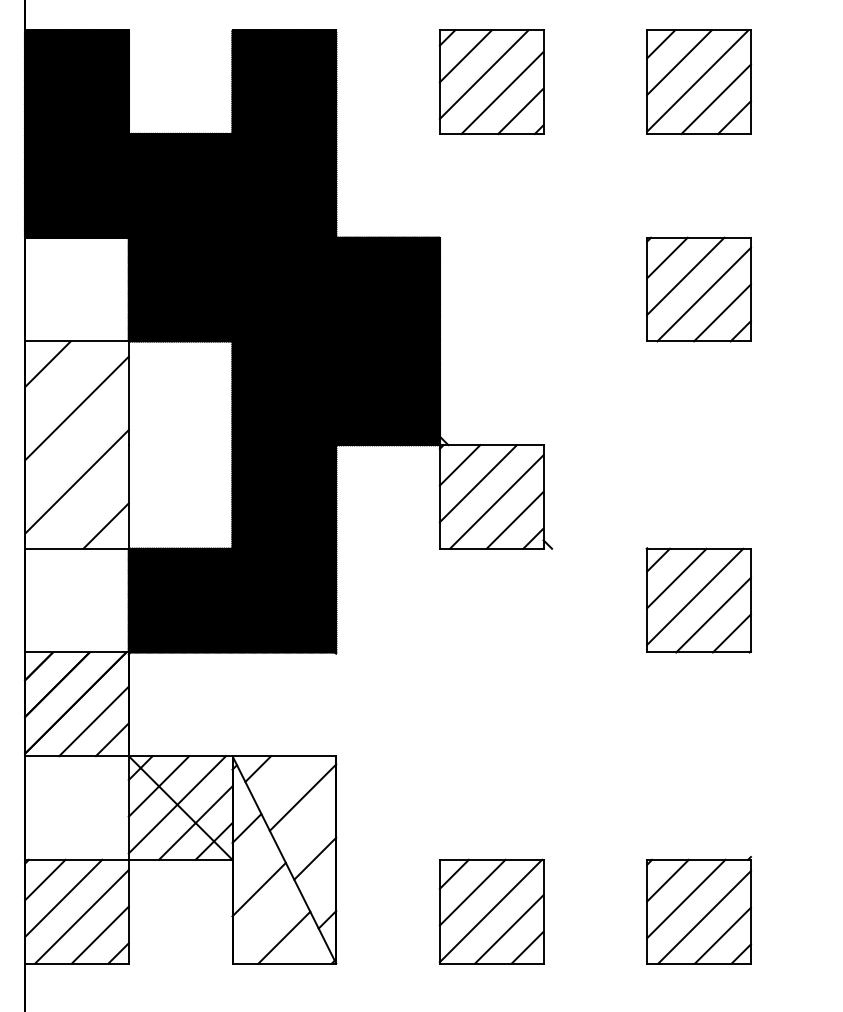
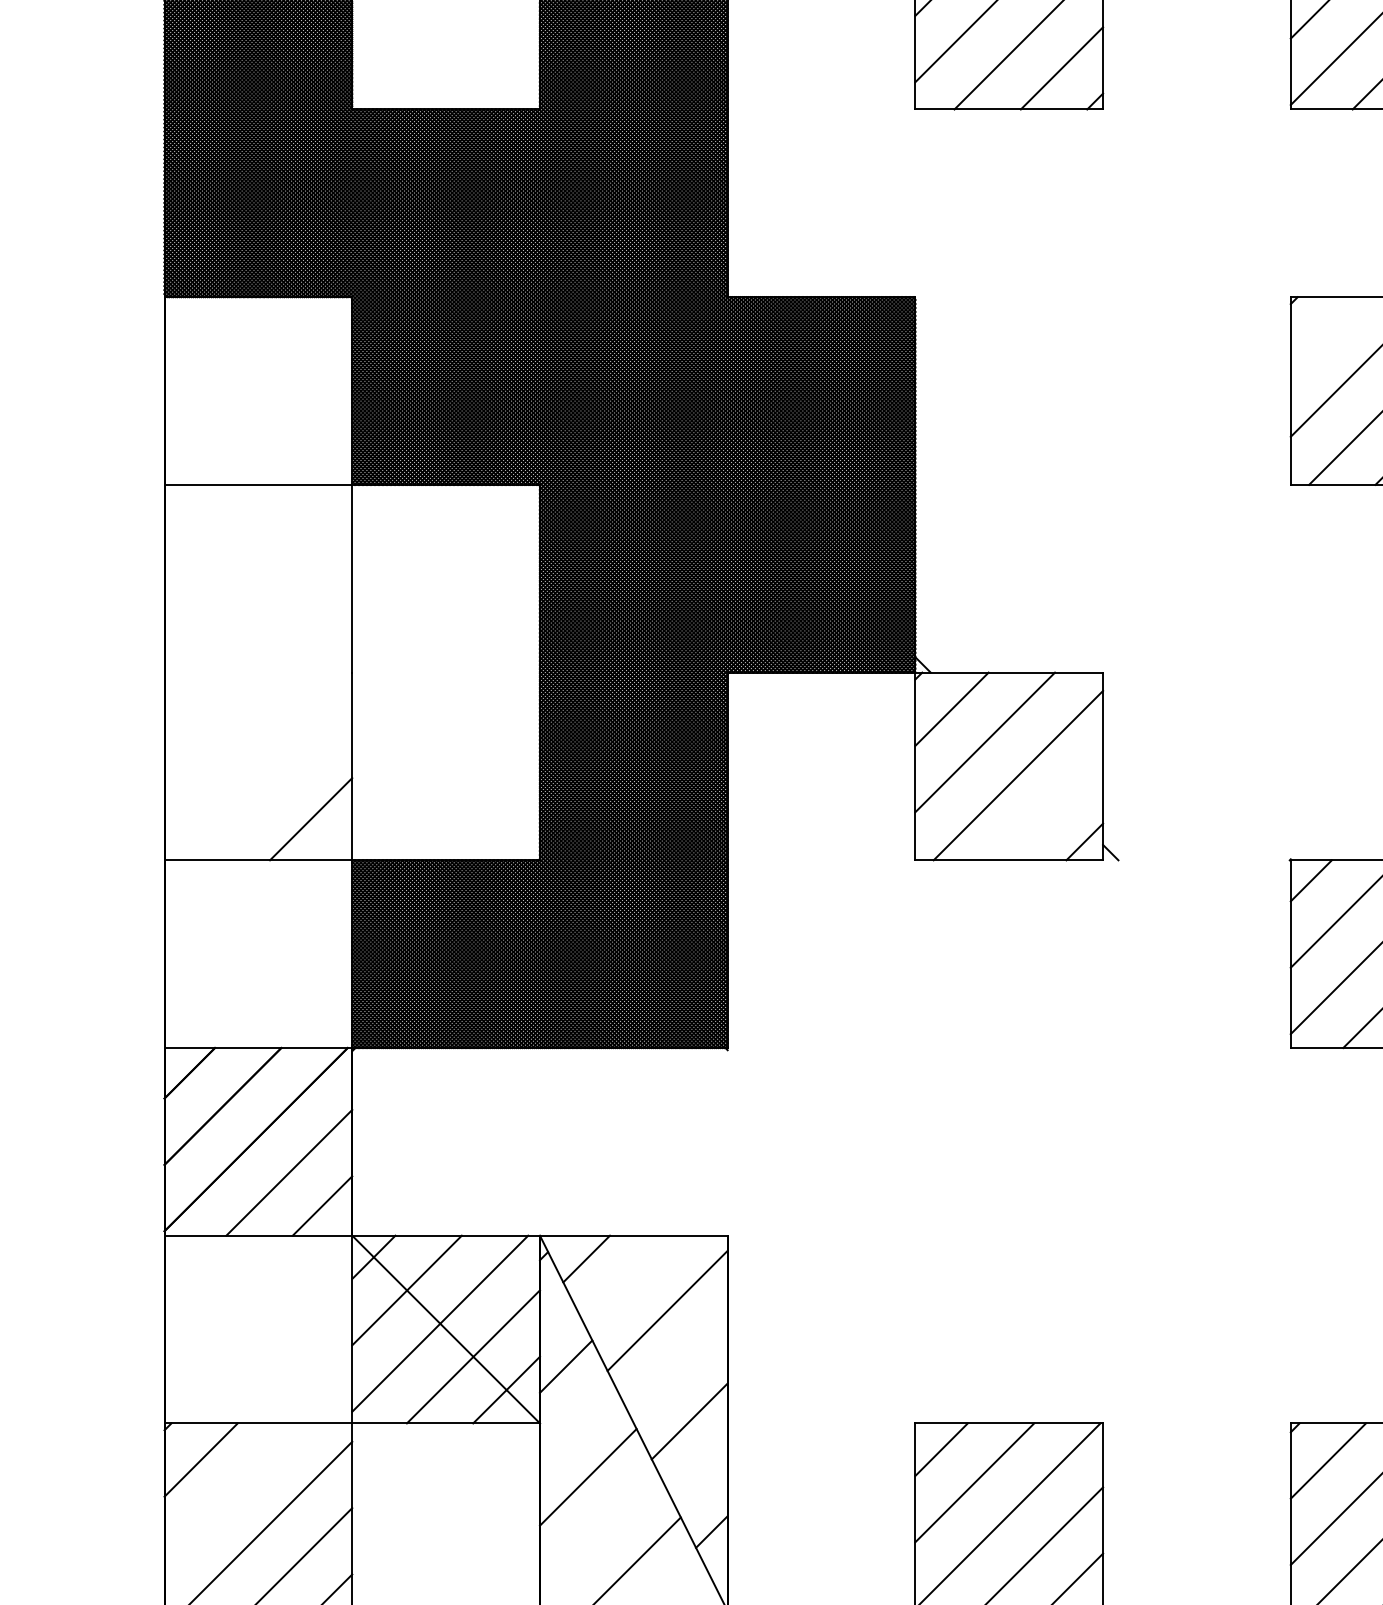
line: (667, 257) -> (1327, 332), removed
line: (47, 364) -> (205, 526), removed
line: (76, 408) -> (257, 606), removed
line: (76, 481) -> (257, 738), removed
line: (514, 519) -> (1050, 807), removed
line: (63, 898) -> (234, 1493), removed

